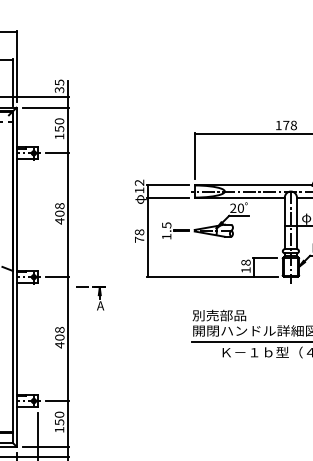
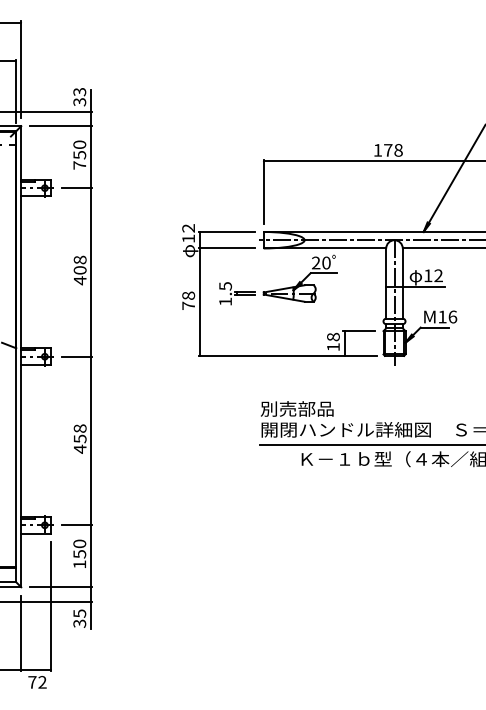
text: (59, 82) -> (79, 91), 35 -> 33
text: (59, 136) -> (79, 165), 150 -> 750
part: (98, 296) -> (132, 382), removed
text: (59, 337) -> (79, 438), 408 -> 458

